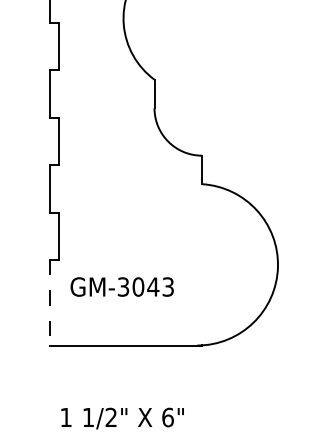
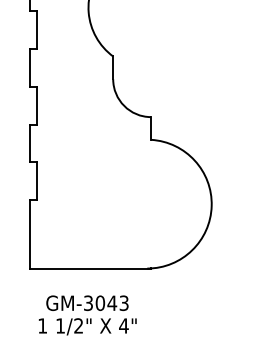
text: (121, 286) -> (86, 302), moved
line: (49, 302) -> (29, 234), dashed -> solid
text: (167, 417) -> (123, 325), 6" -> 4"

